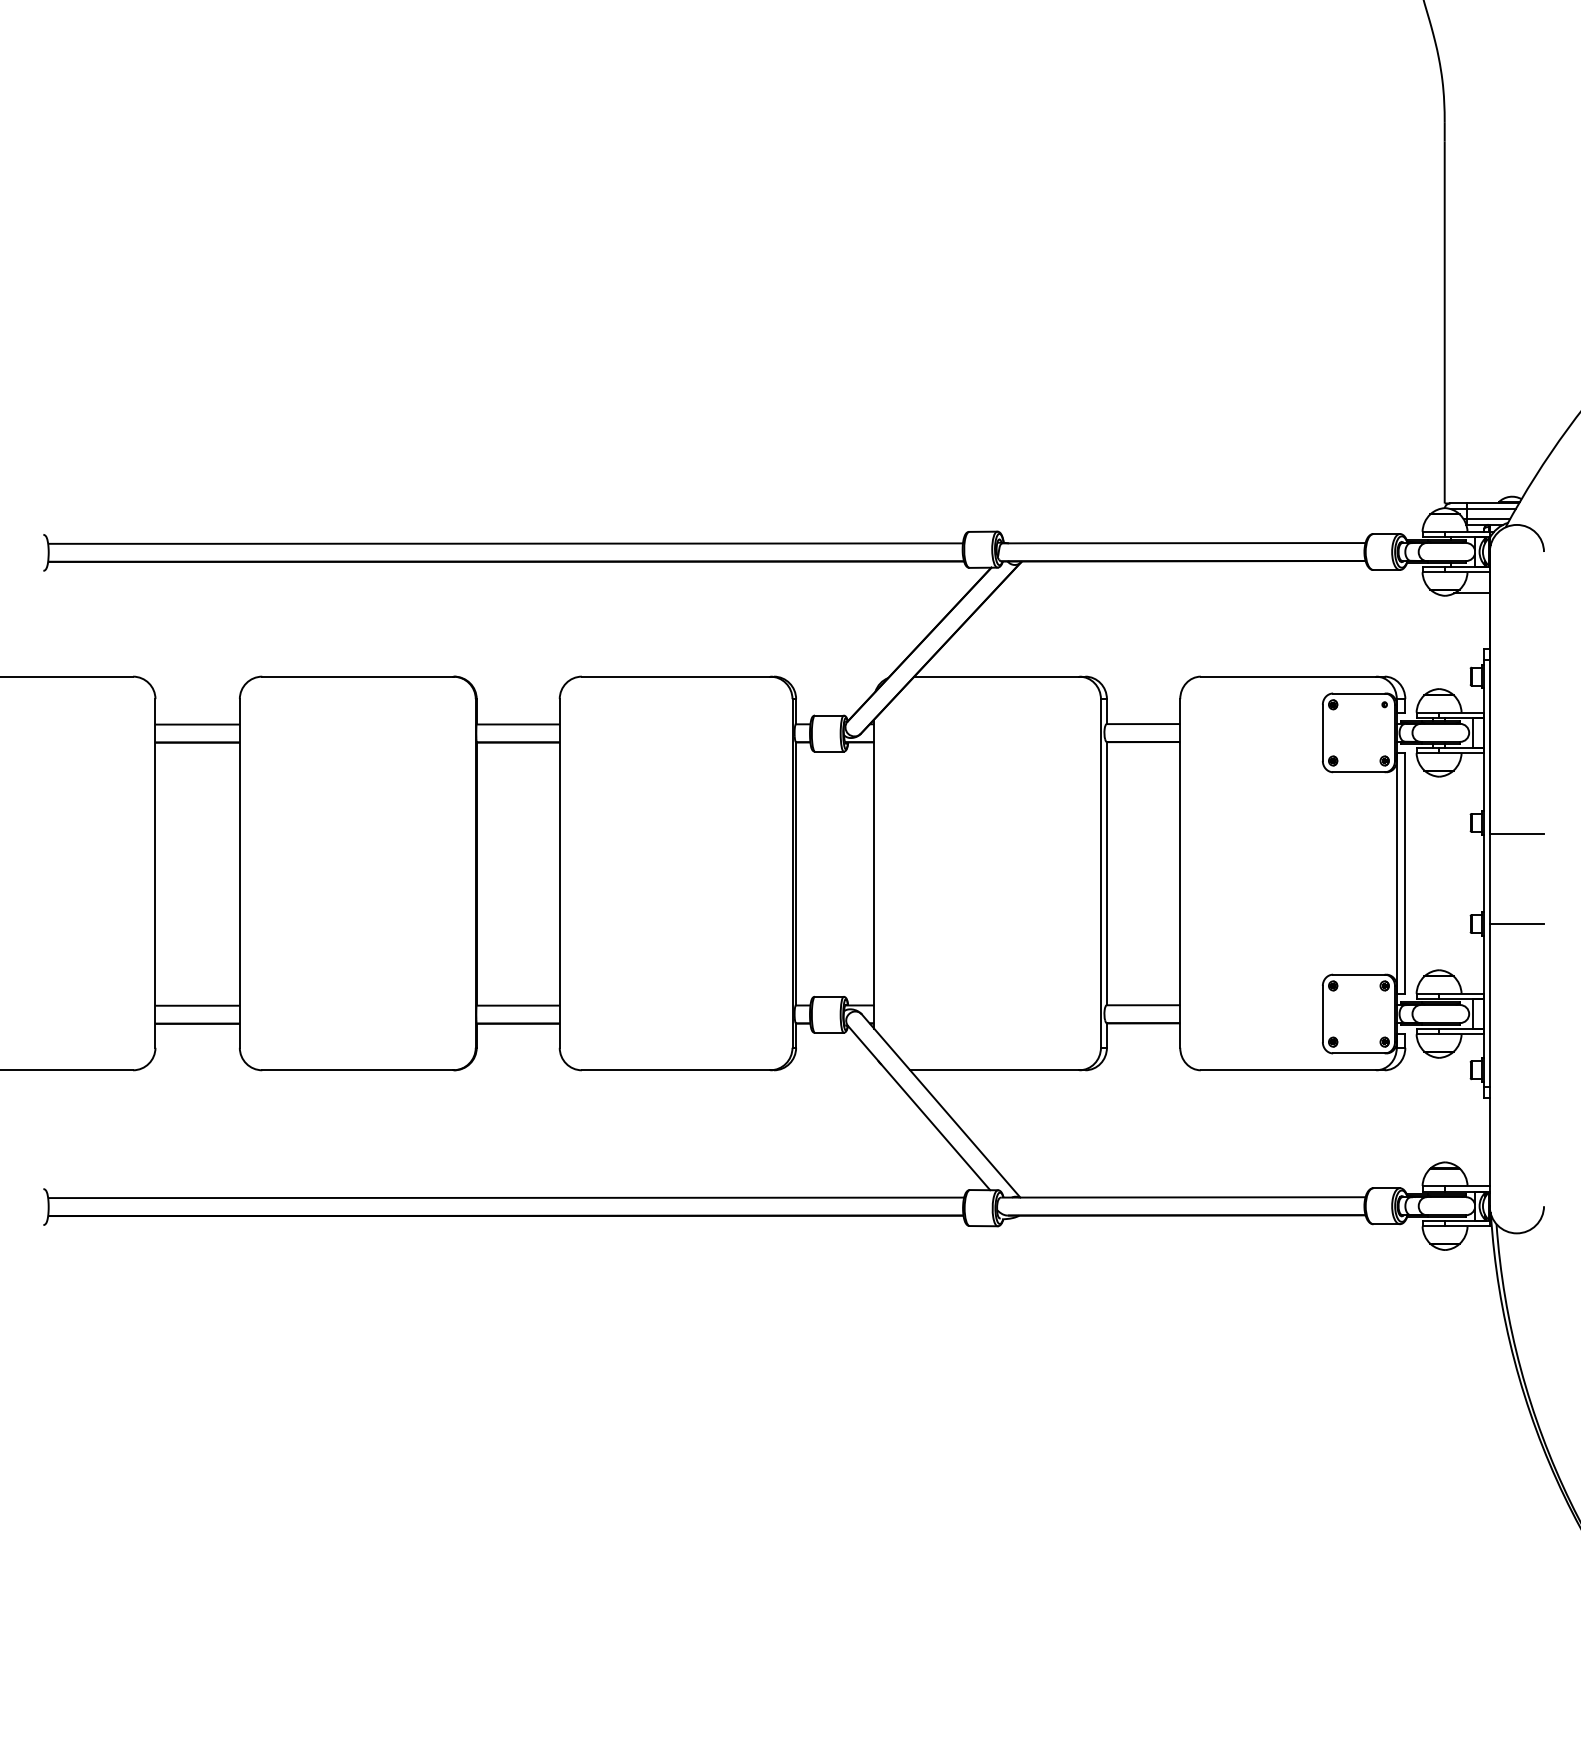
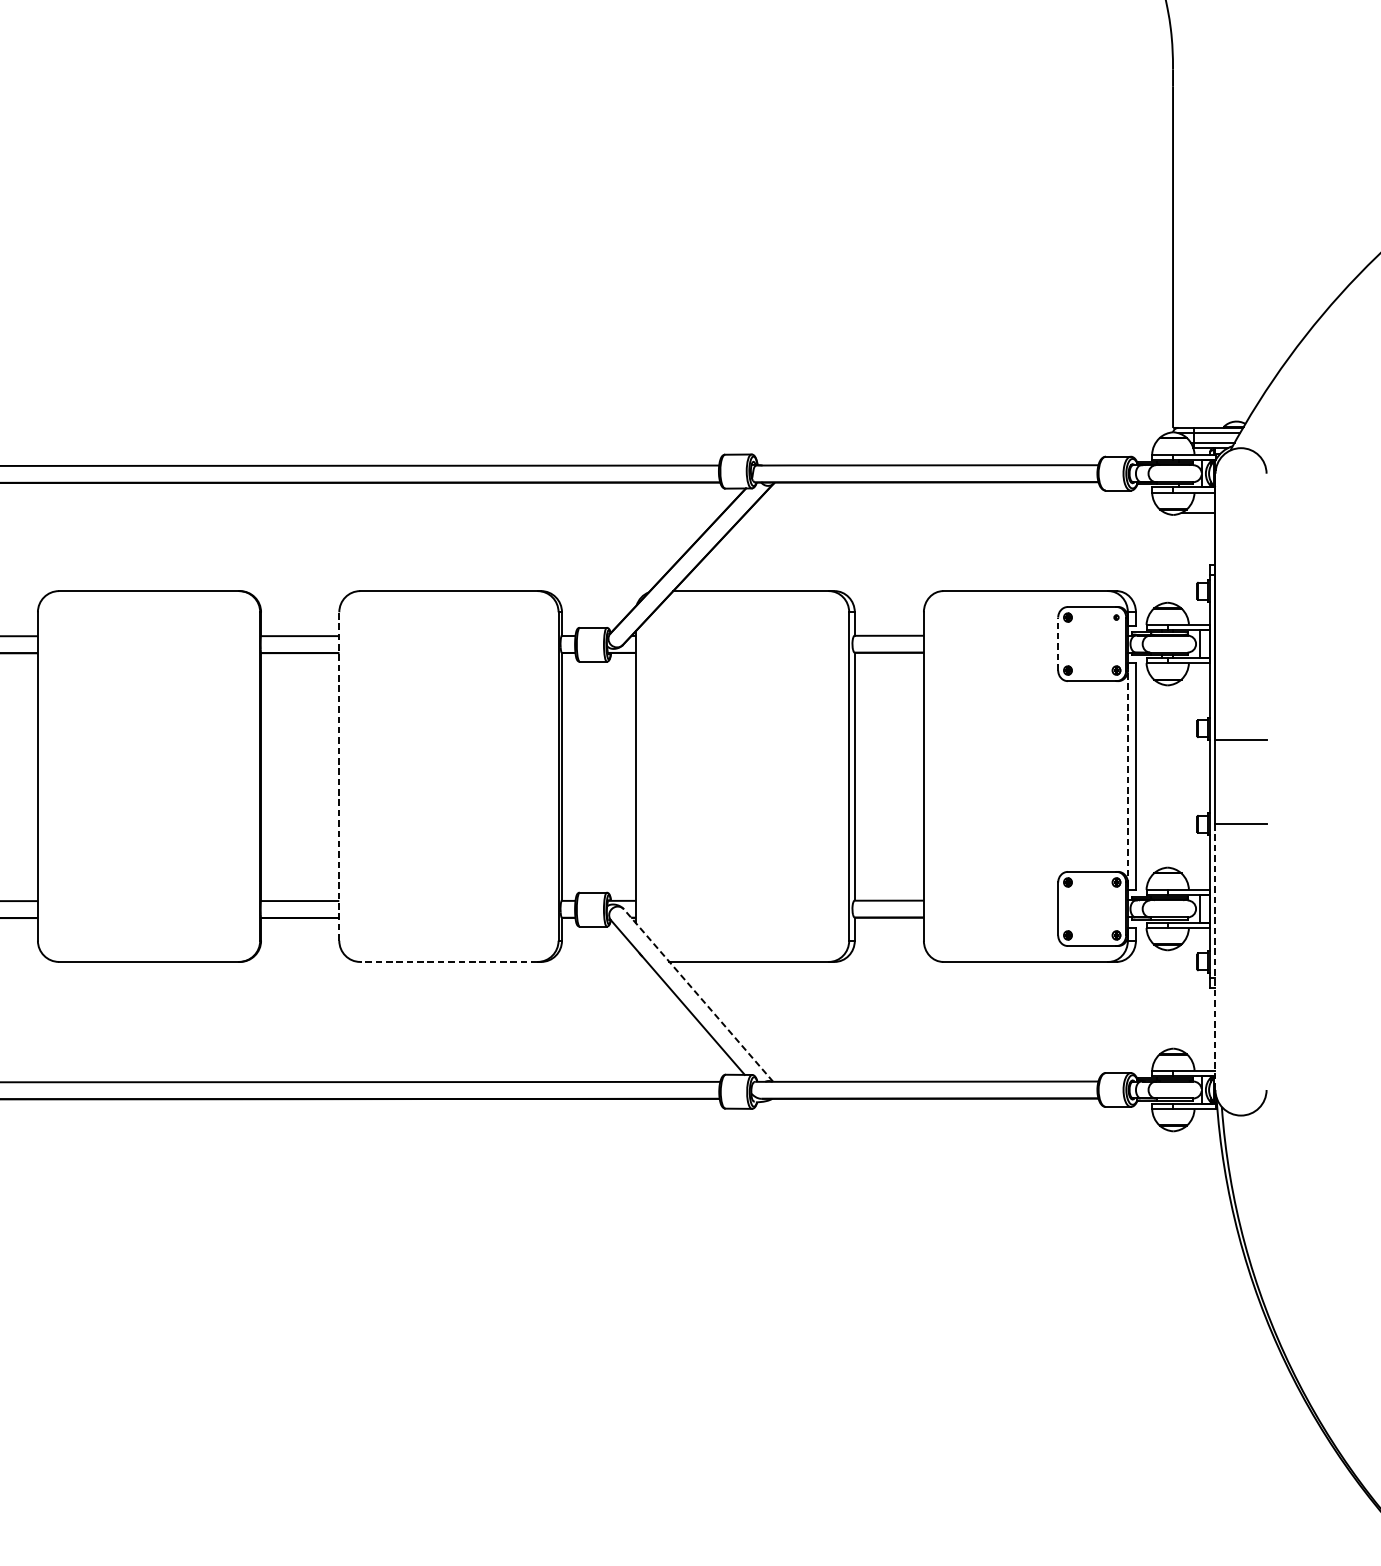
line: (1322, 732) -> (1057, 643), solid -> dashed
line: (559, 872) -> (339, 775), solid -> dashed
line: (1396, 873) -> (1127, 776), solid -> dashed
line: (1489, 1065) -> (1215, 957), solid -> dashed
line: (675, 1070) -> (448, 962), solid -> dashed
line: (940, 1105) -> (698, 995), solid -> dashed

